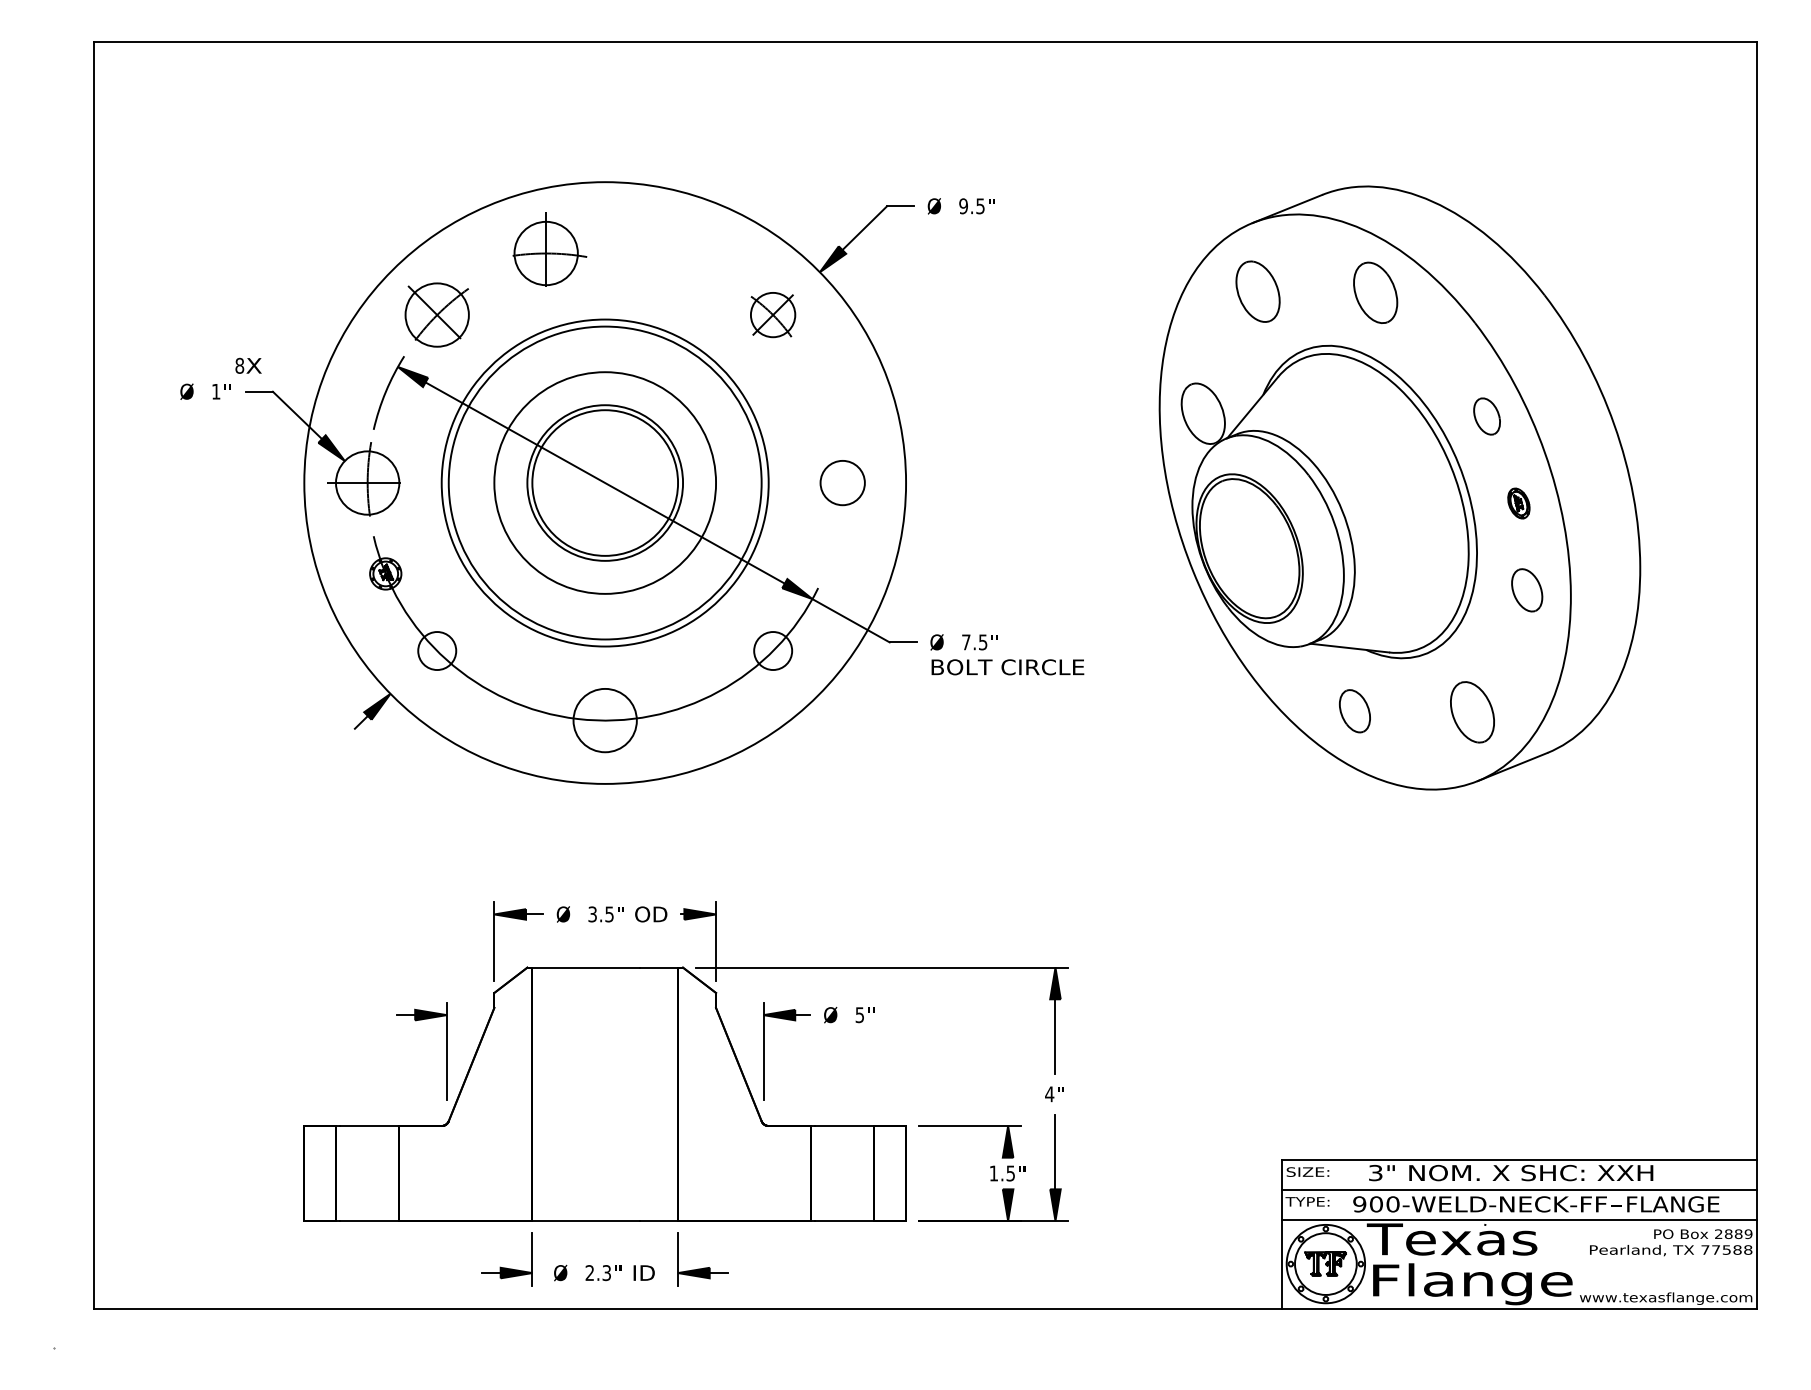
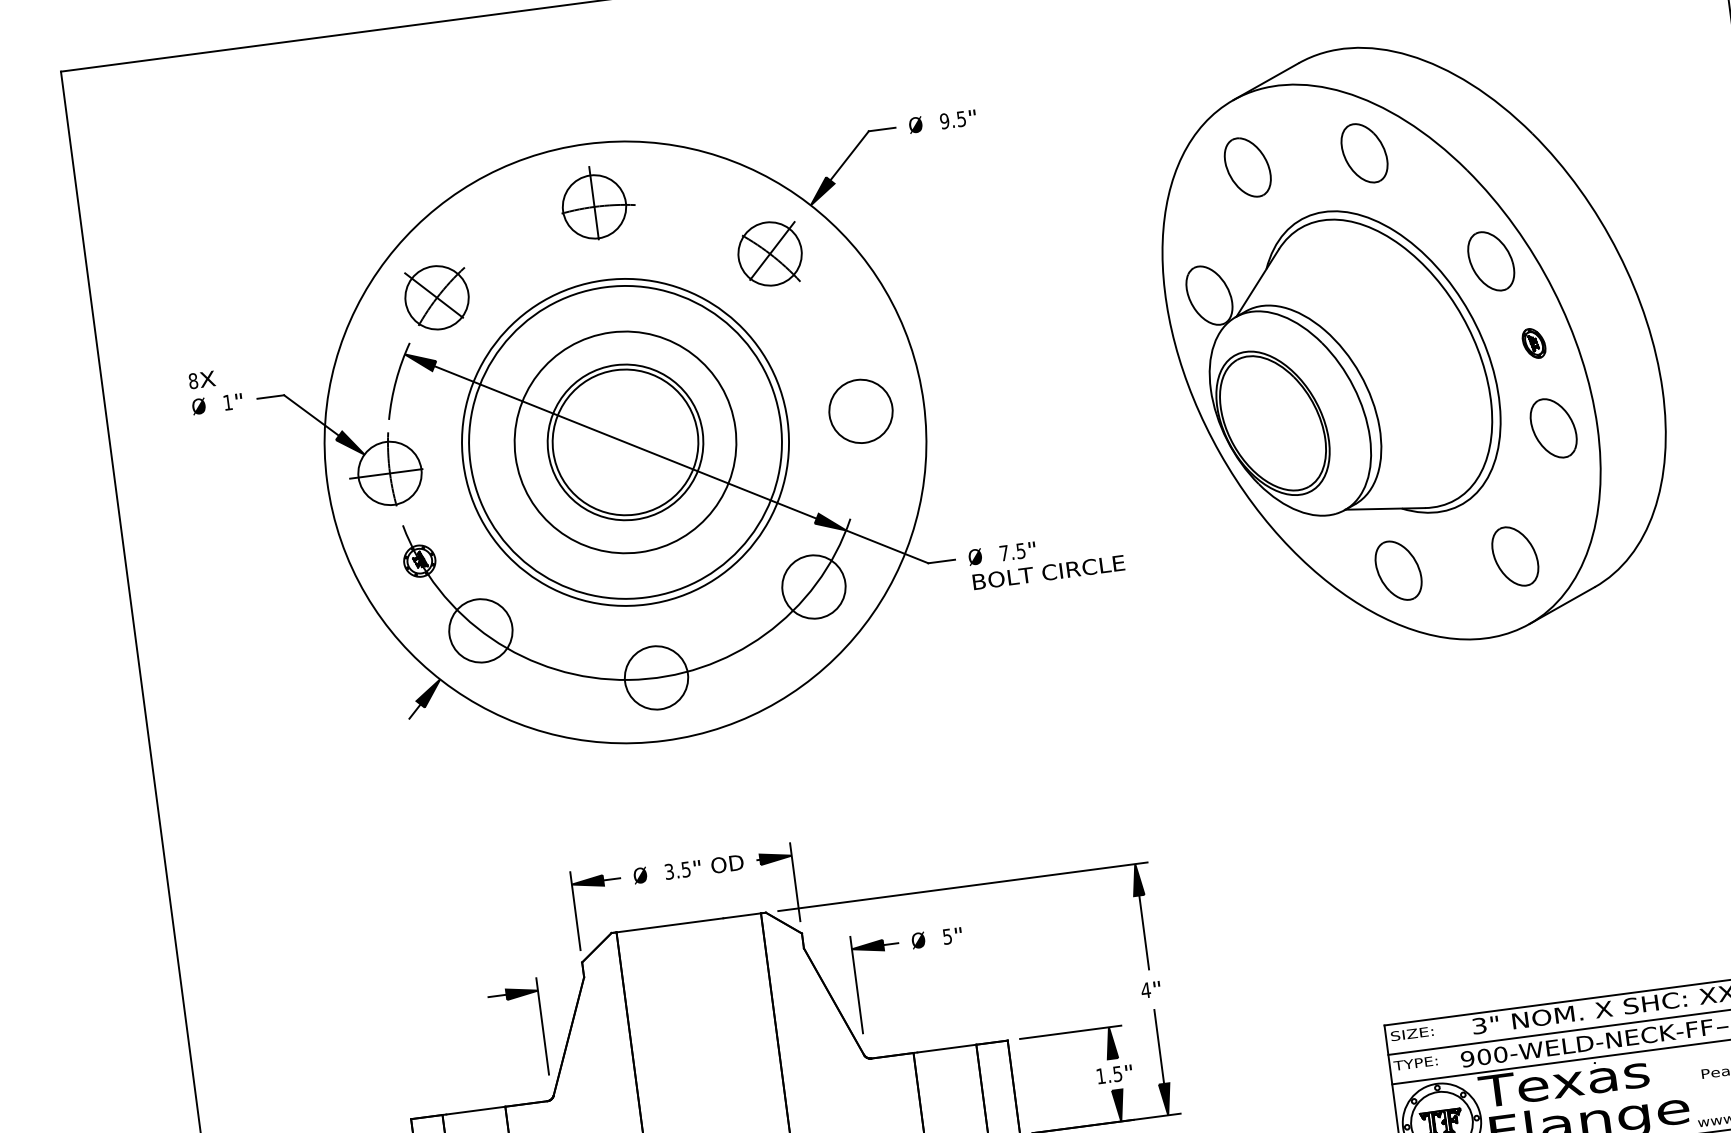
part: (549, 249) -> (597, 202), moved
part: (772, 314) -> (769, 253), size x1.43
text: (248, 365) -> (201, 379), moved
part: (1486, 416) -> (1490, 261), size x1.67
circle: (842, 482) -> (860, 410), size x1.43
part: (1526, 590) -> (1552, 428), size x1.43
circle: (436, 650) -> (480, 630), size x1.67
circle: (772, 650) -> (813, 586), size x1.67
part: (1354, 711) -> (1398, 571), size x1.43

